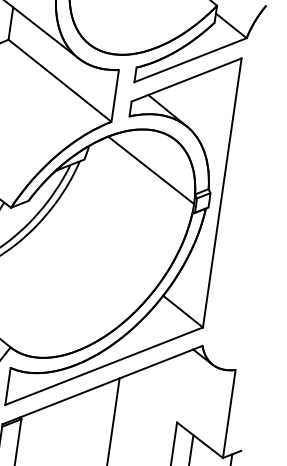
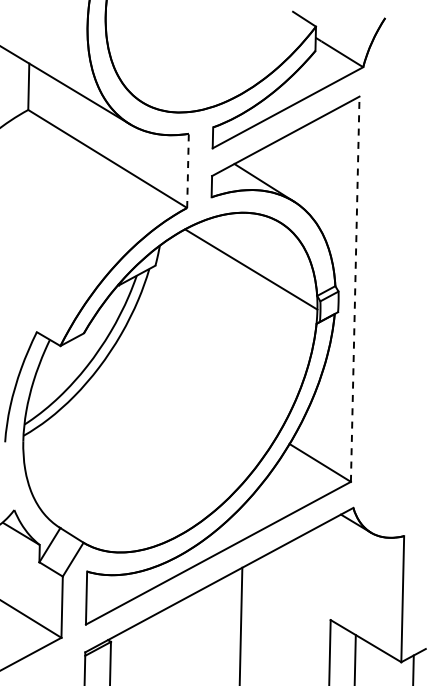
line: (115, 95) -> (188, 170), solid -> dashed
line: (222, 193) -> (355, 289), solid -> dashed

